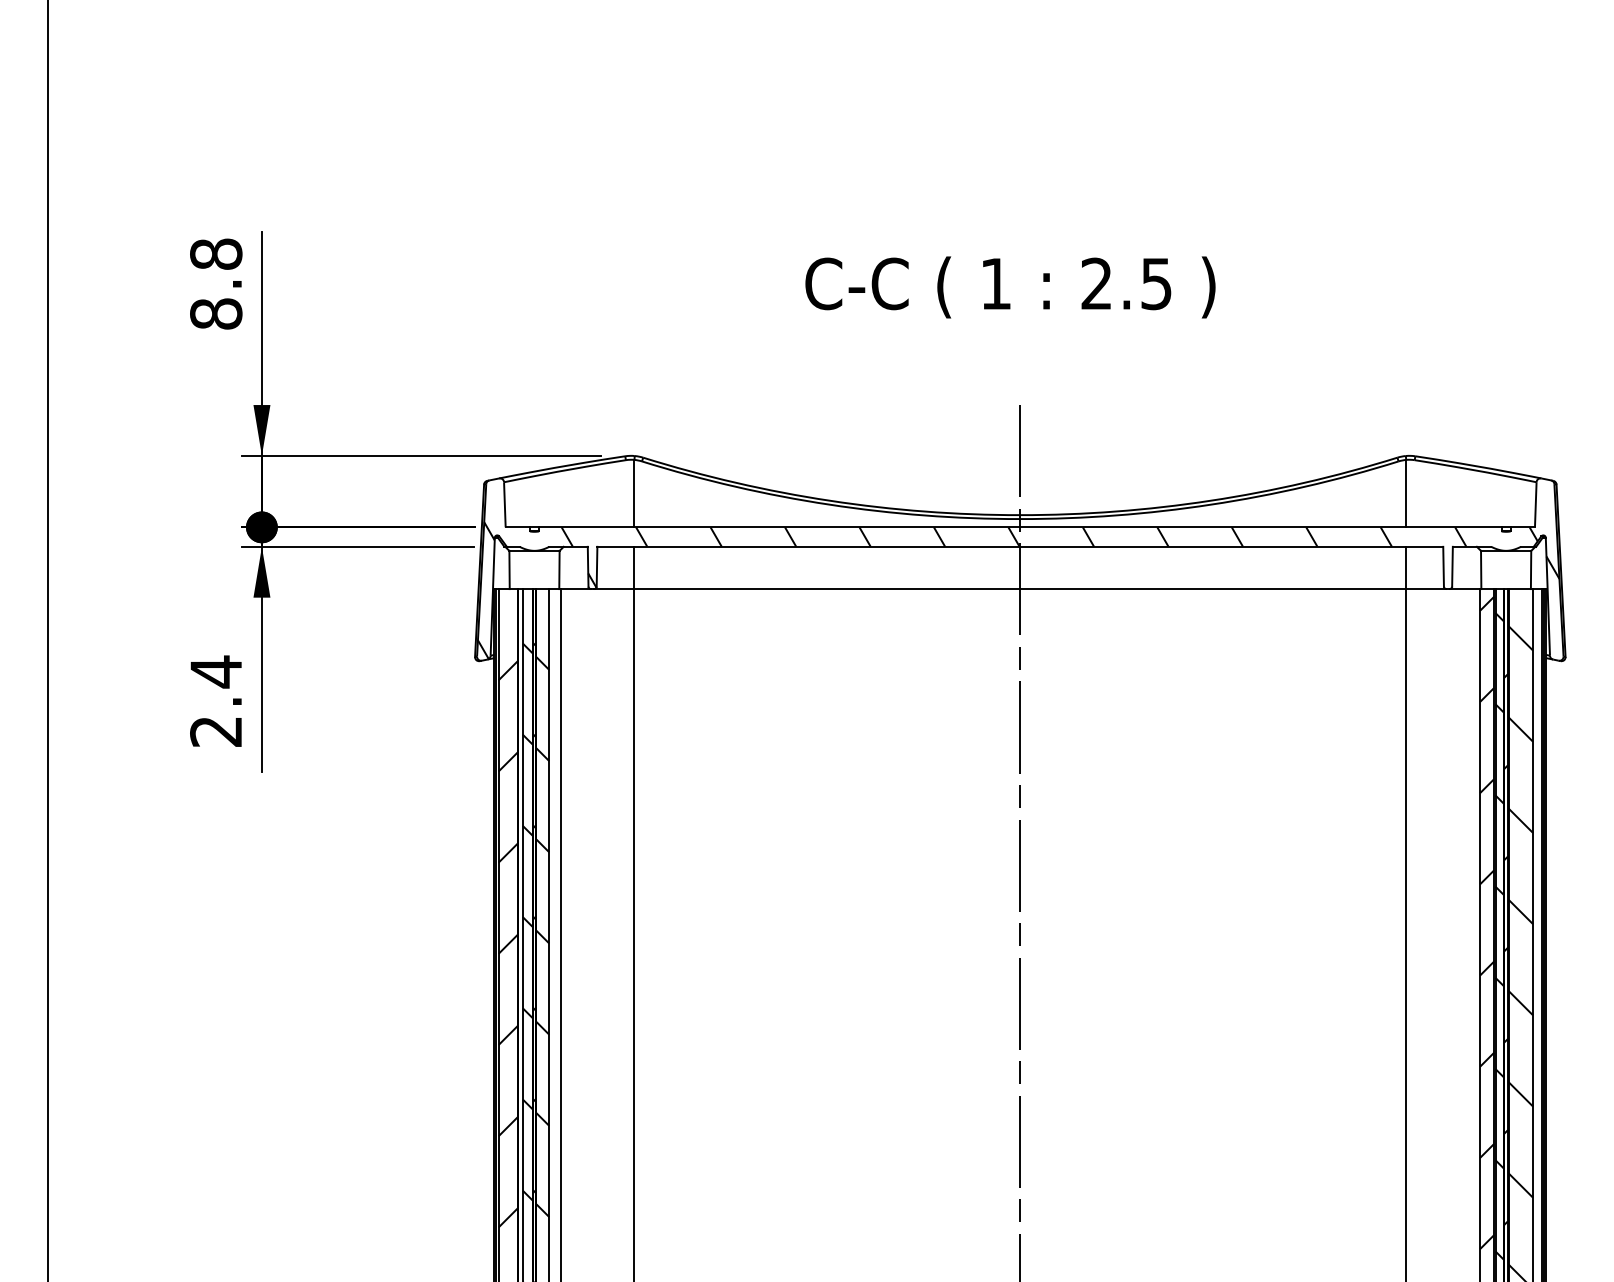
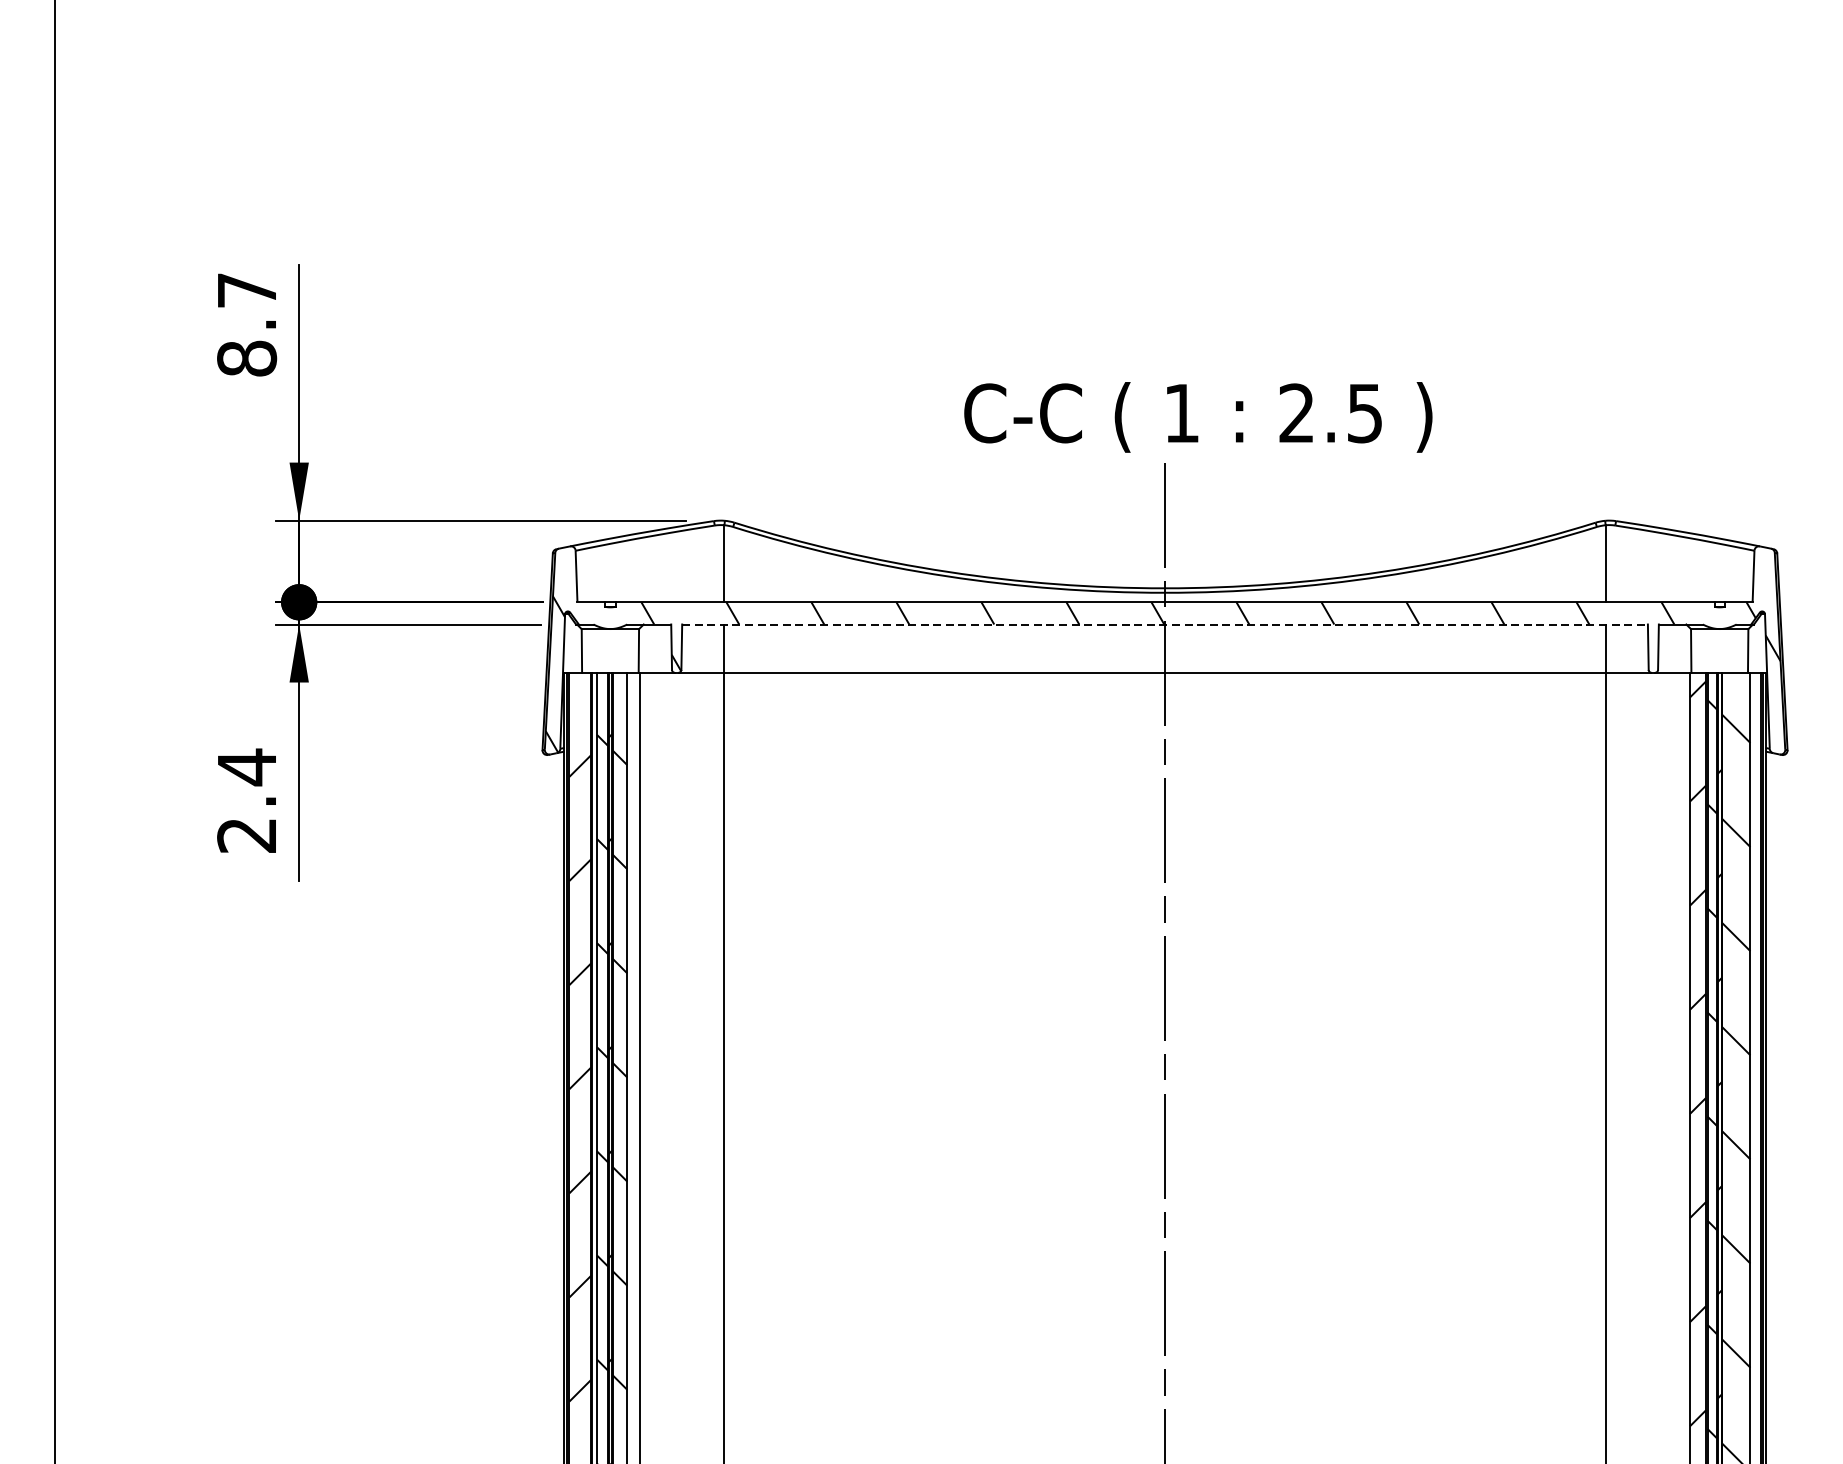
text: (216, 253) -> (247, 289), 8.8 -> 8.7
text: (1010, 287) -> (1198, 417), moved
line: (1020, 546) -> (1165, 624), solid -> dashed

